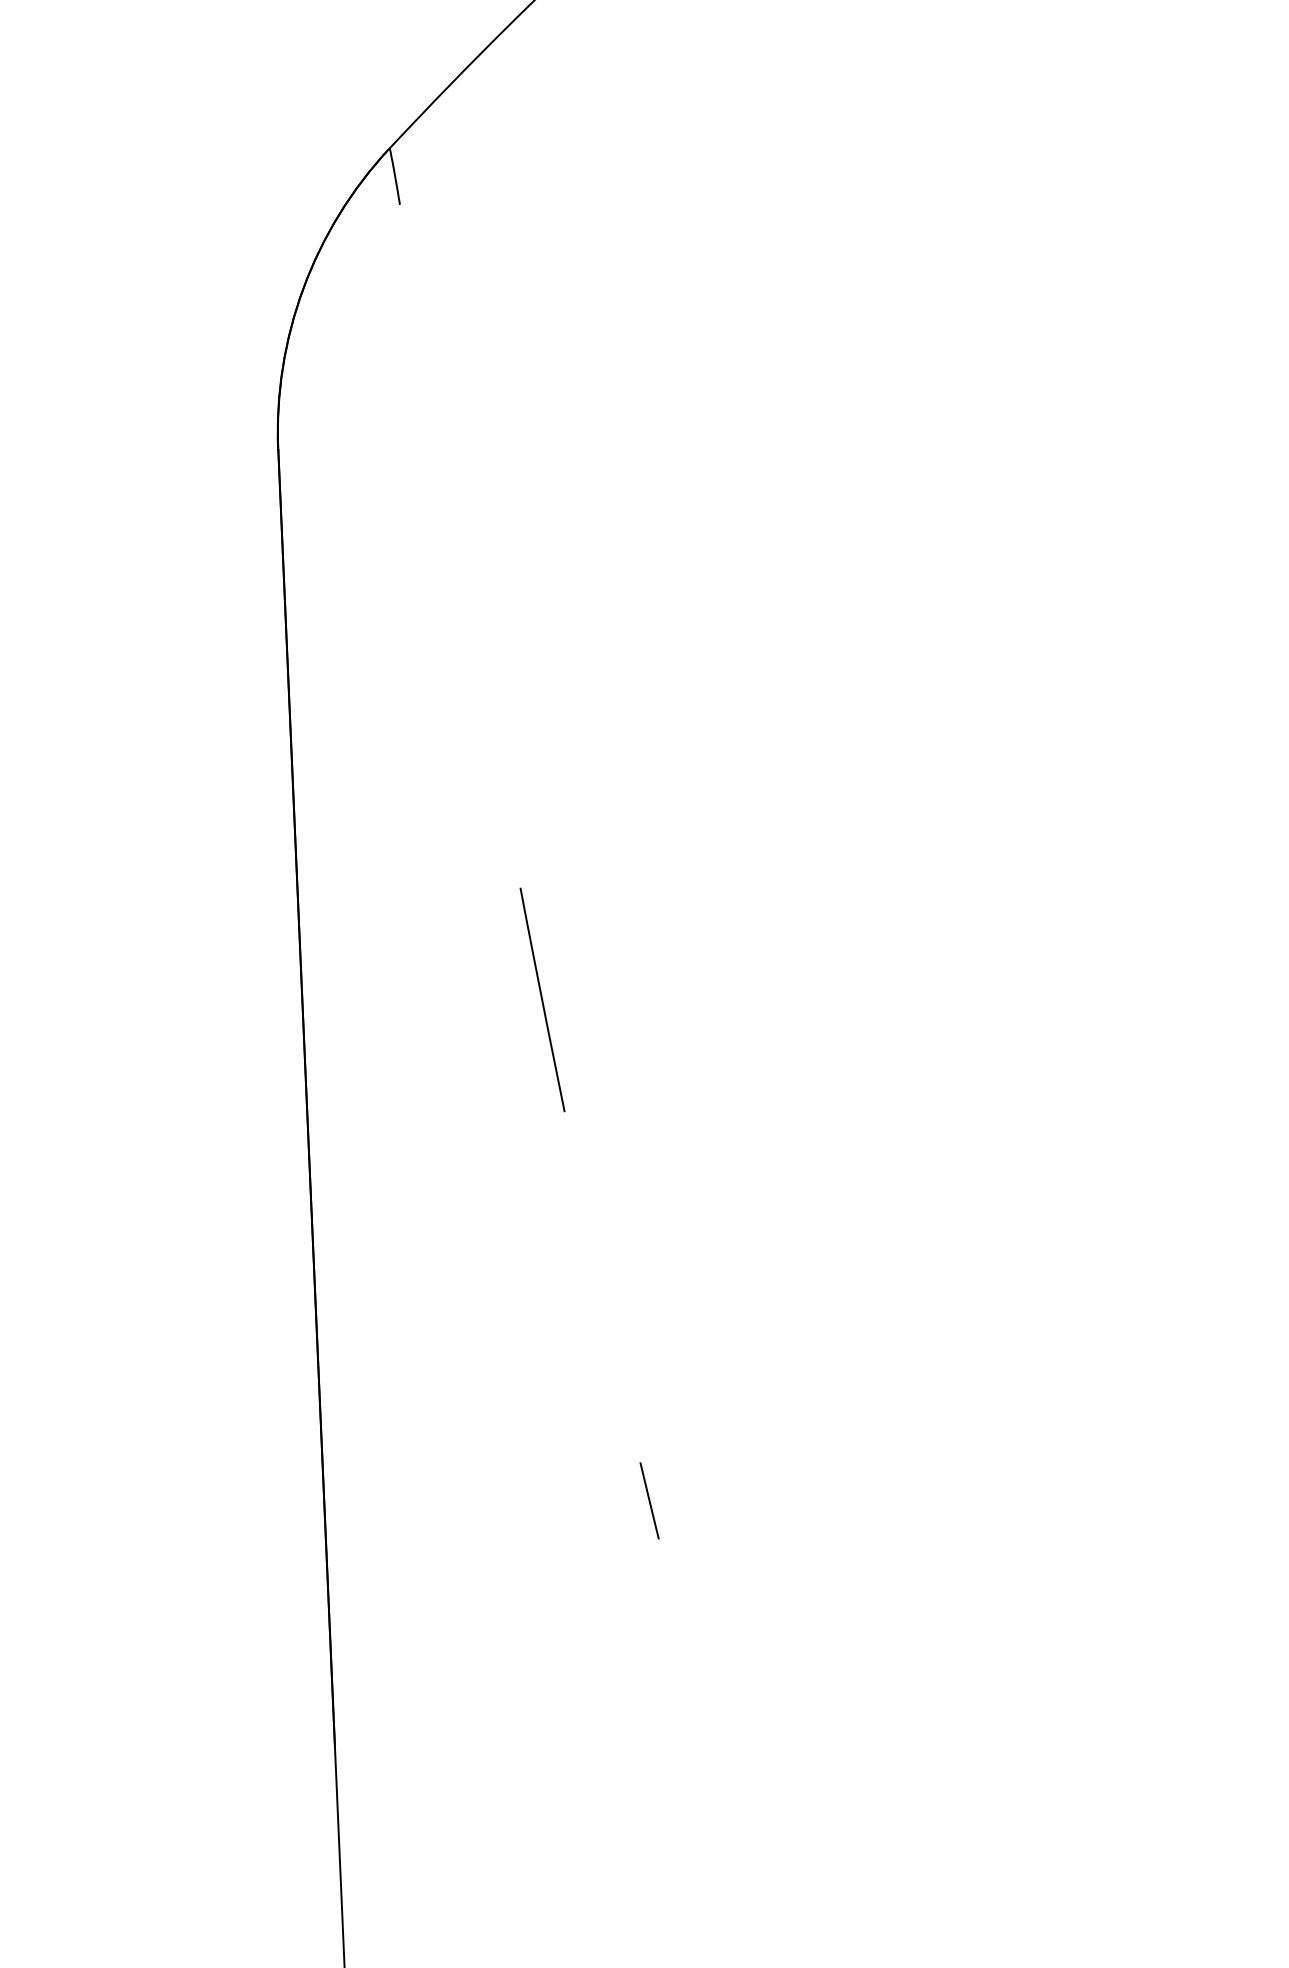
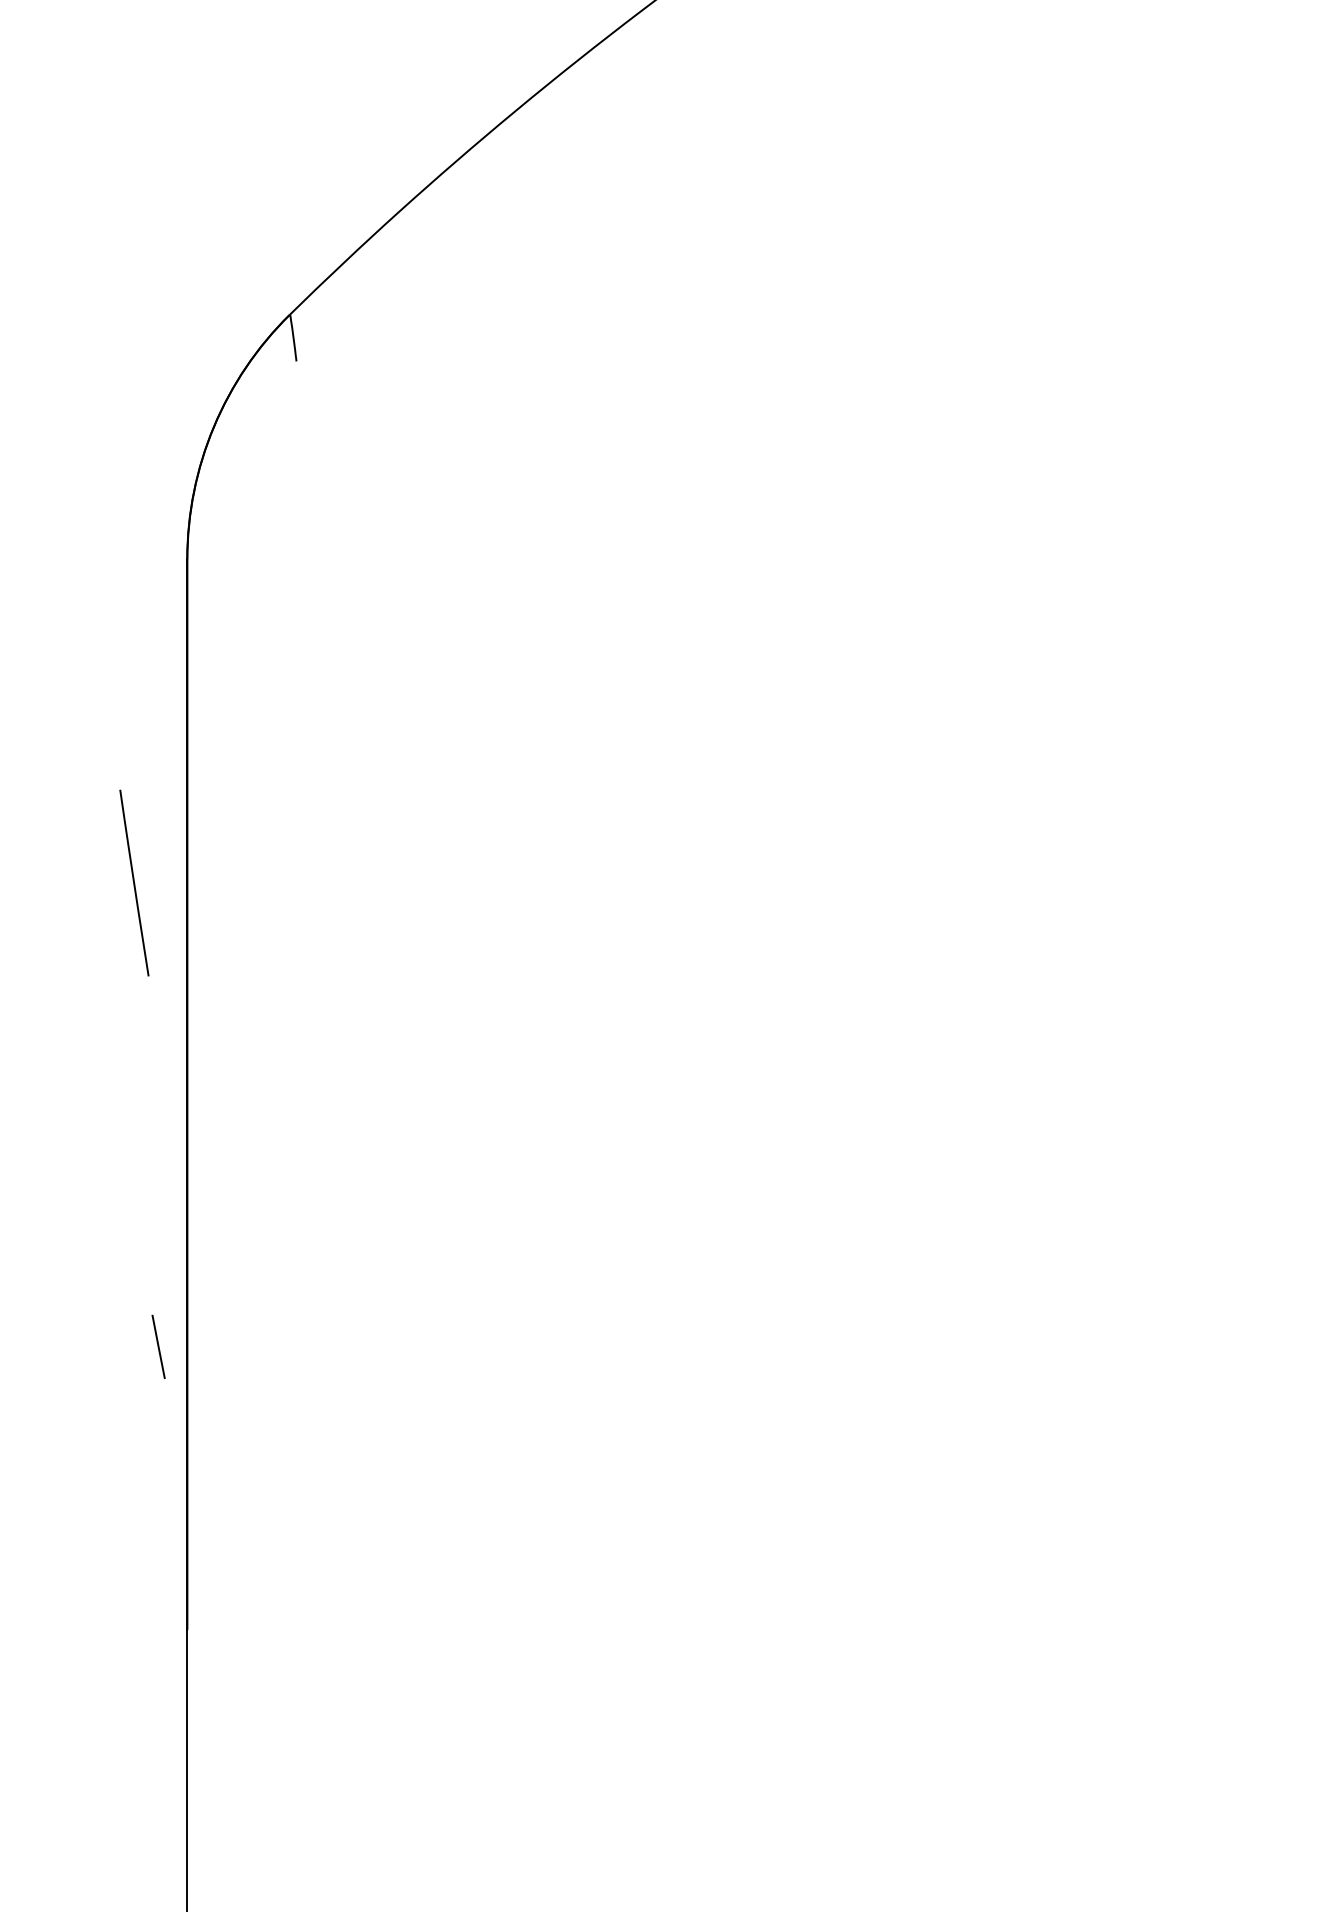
line: (542, 999) -> (134, 882), moved
line: (649, 1500) -> (158, 1346), moved

